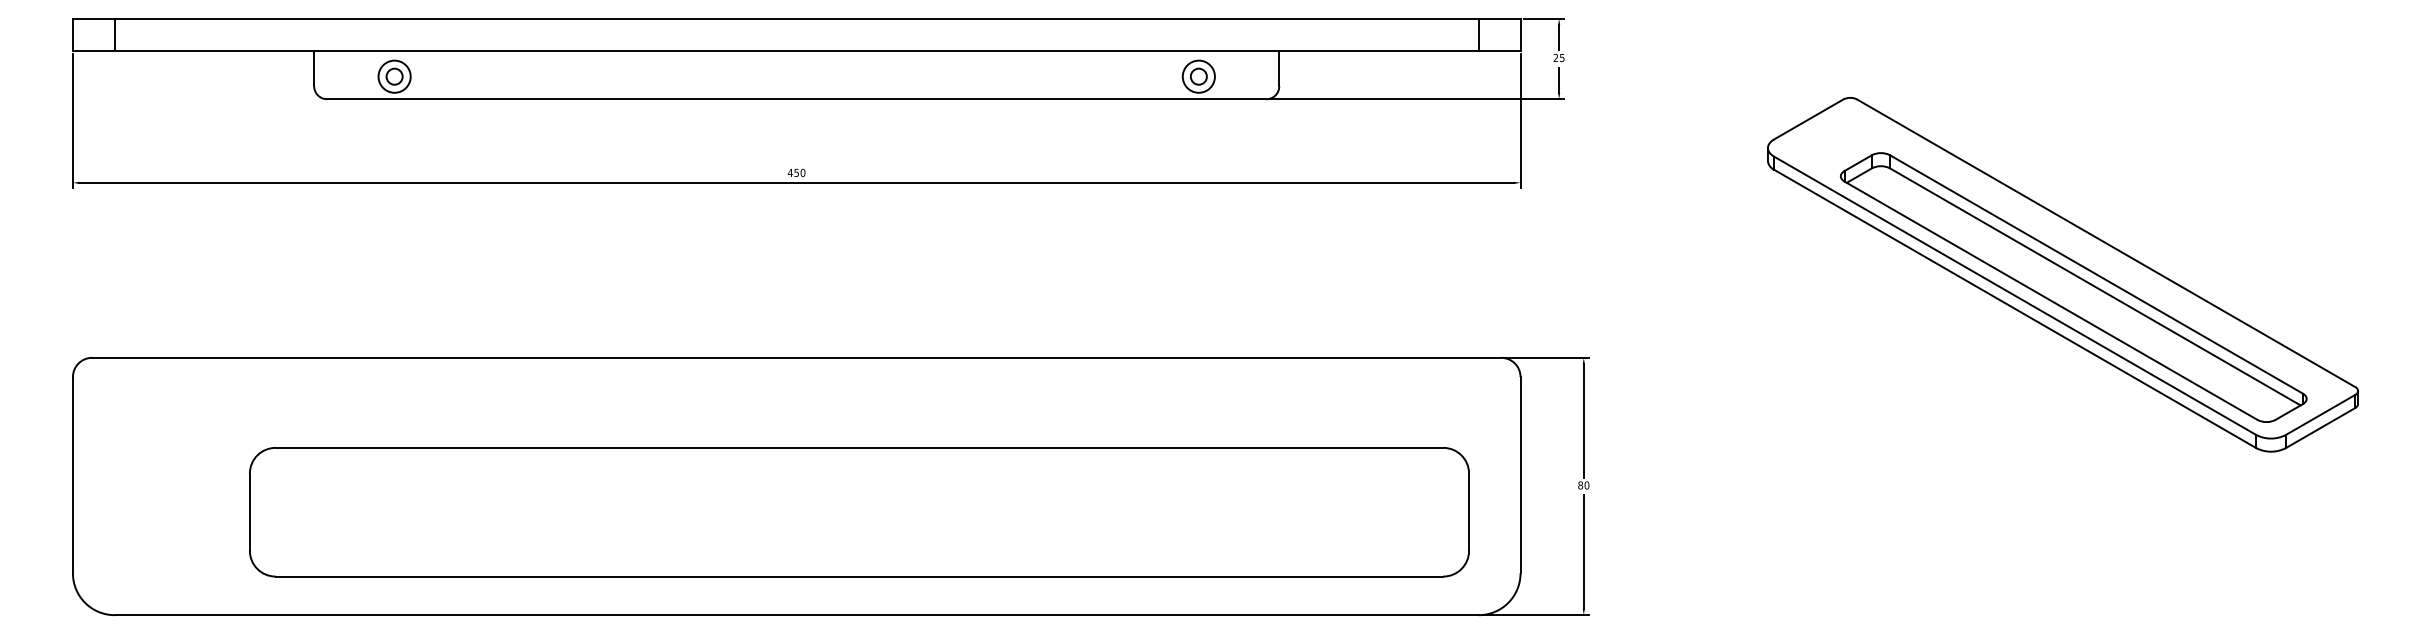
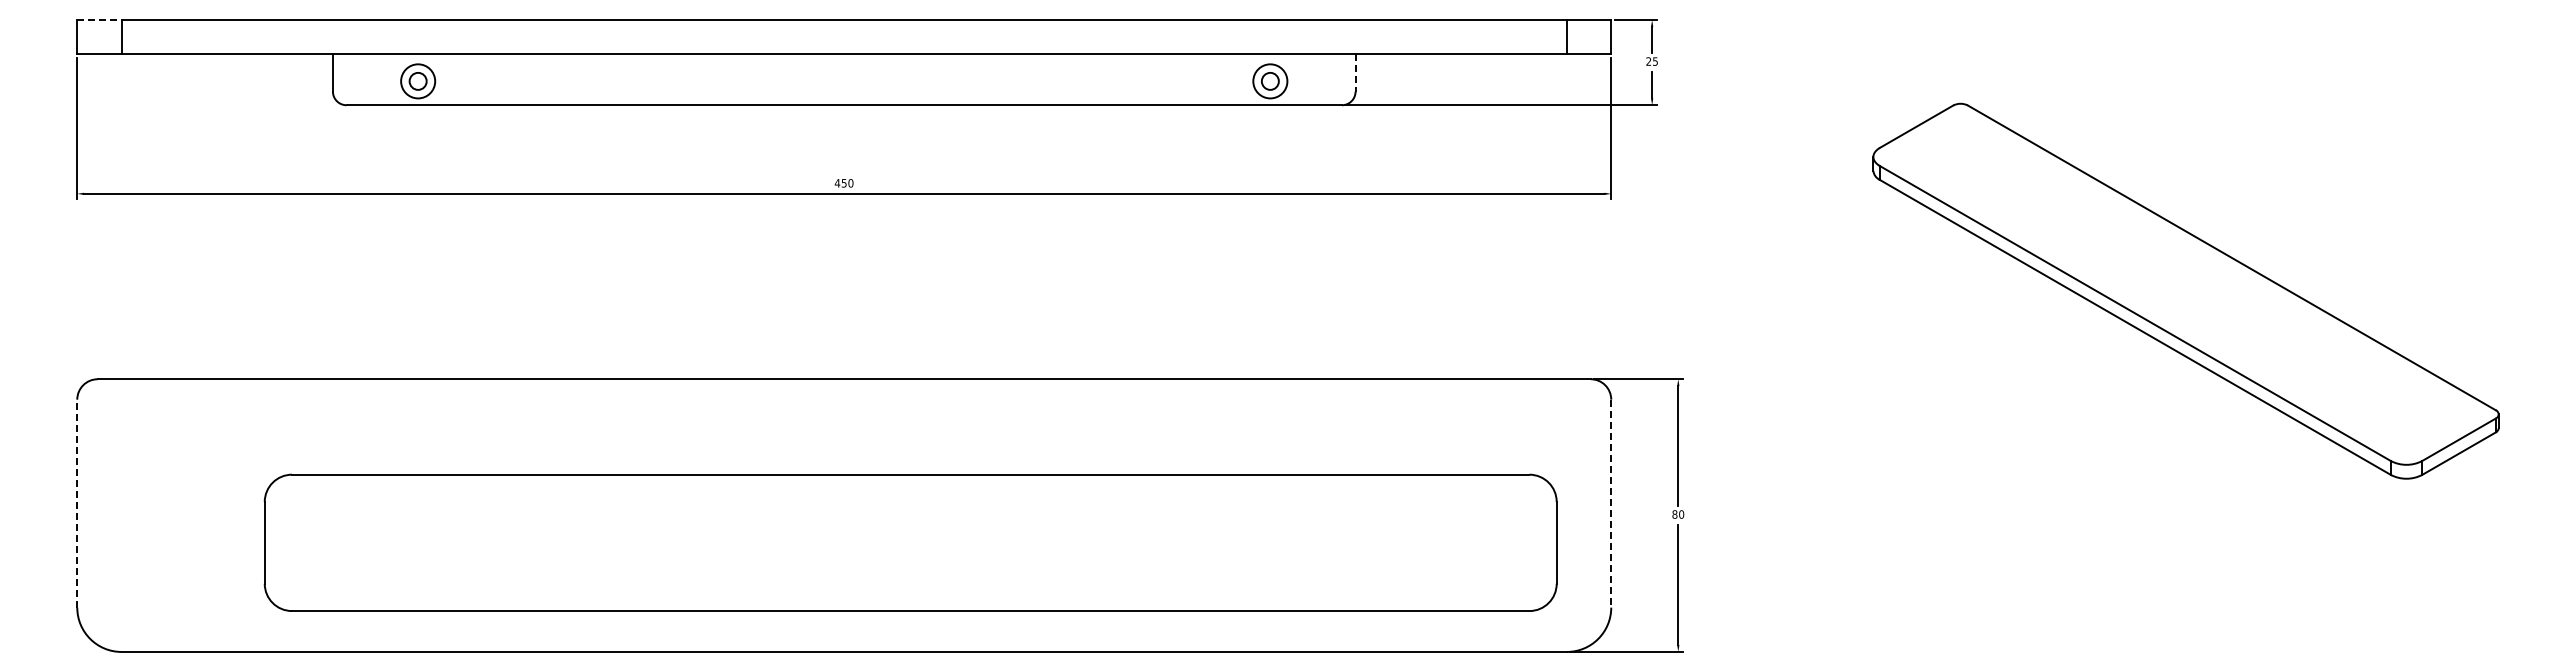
line: (93, 19) -> (99, 20), solid -> dashed
line: (1279, 68) -> (1355, 72), solid -> dashed
part: (2073, 287) -> (2197, 304), removed
line: (73, 475) -> (77, 503), solid -> dashed
line: (1520, 475) -> (1611, 503), solid -> dashed

